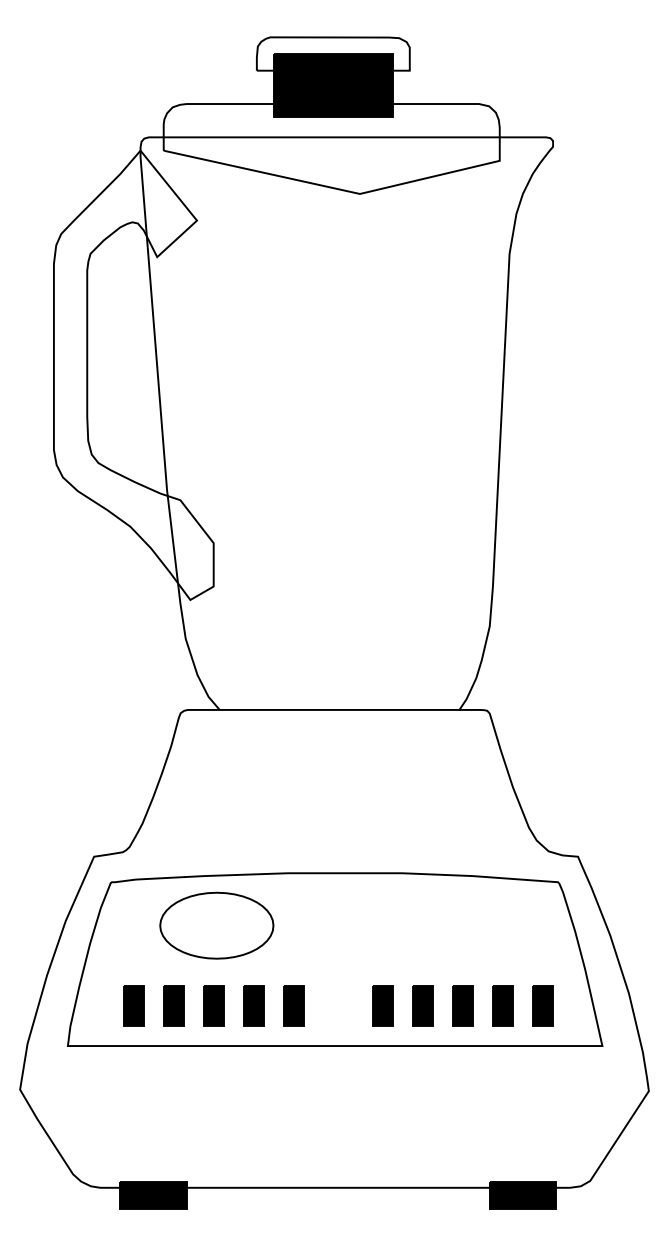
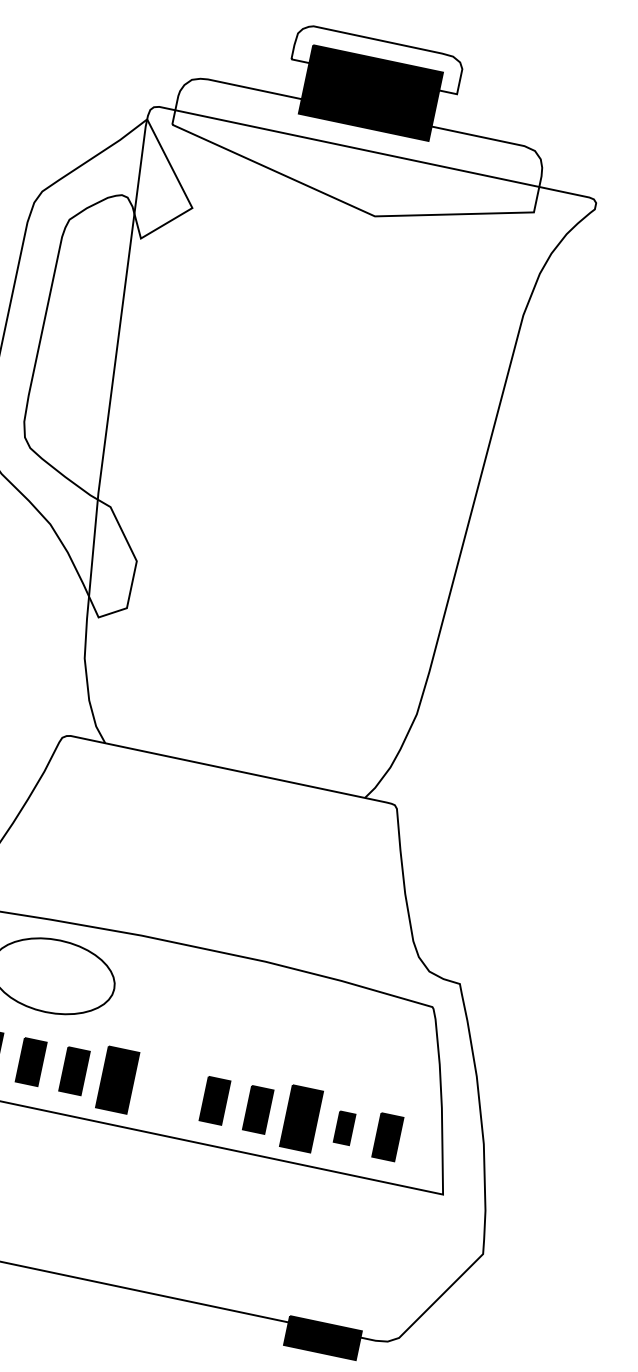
part: (293, 1005) -> (117, 1080), size x1.4
part: (462, 1005) -> (300, 1118), size x1.4
part: (502, 1005) -> (344, 1127), size x0.7

